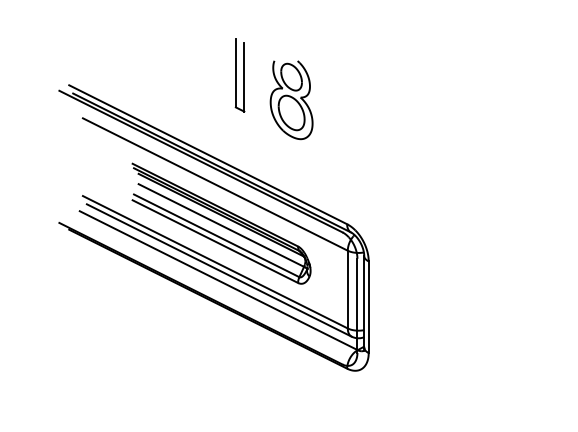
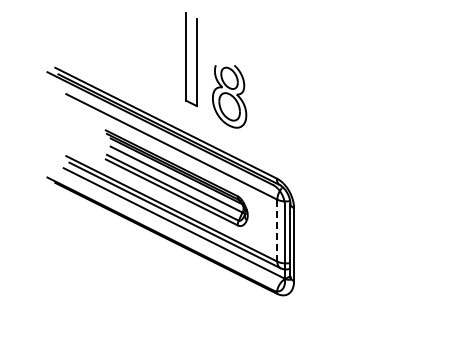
part: (240, 74) -> (191, 59), size x1.6
part: (291, 99) -> (229, 96), moved
line: (347, 289) -> (277, 230), solid -> dashed

